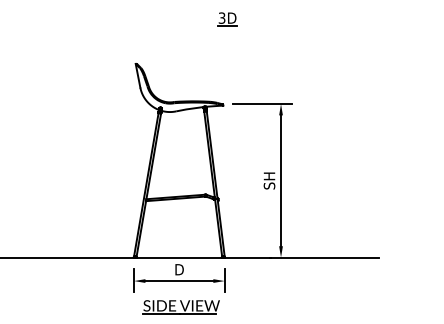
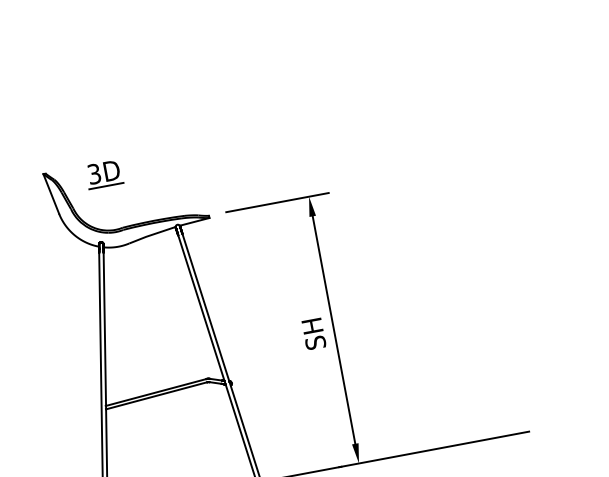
part: (227, 19) -> (104, 174), moved

